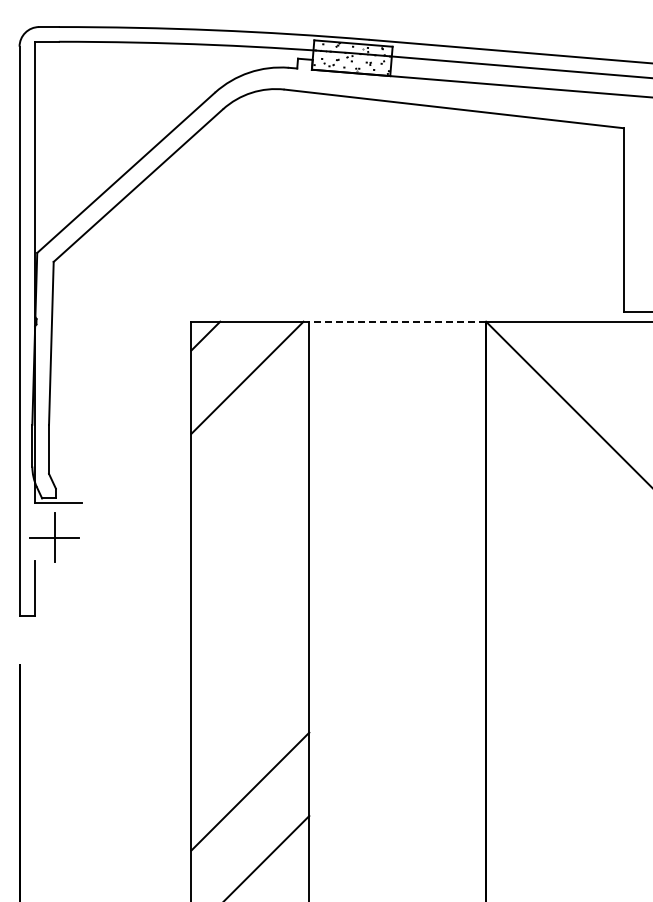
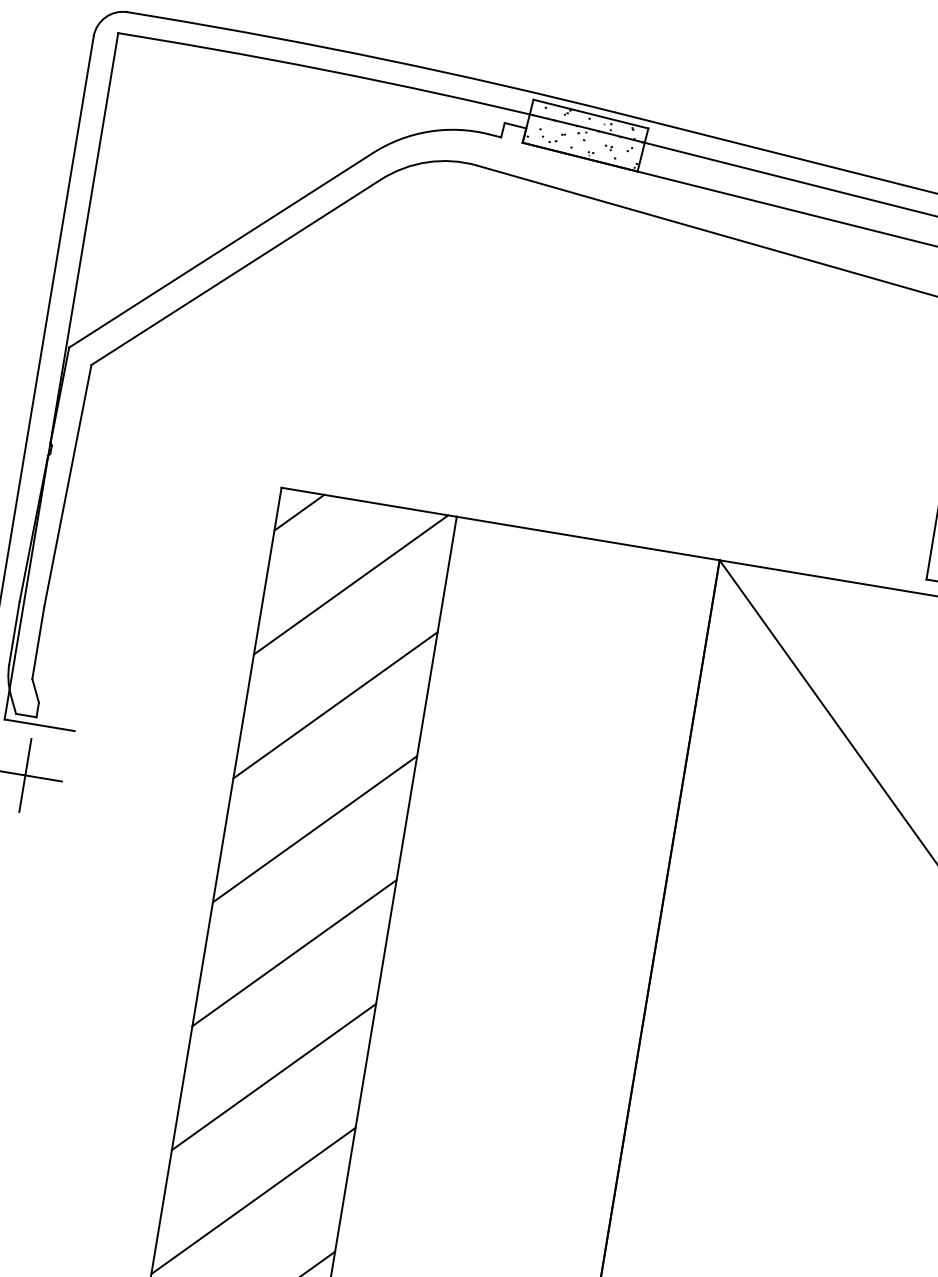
line: (397, 321) -> (587, 538), dashed -> solid
line: (250, 458) -> (335, 705), added
line: (250, 541) -> (315, 829), added
line: (250, 624) -> (294, 952), added
line: (250, 708) -> (274, 1077), added

